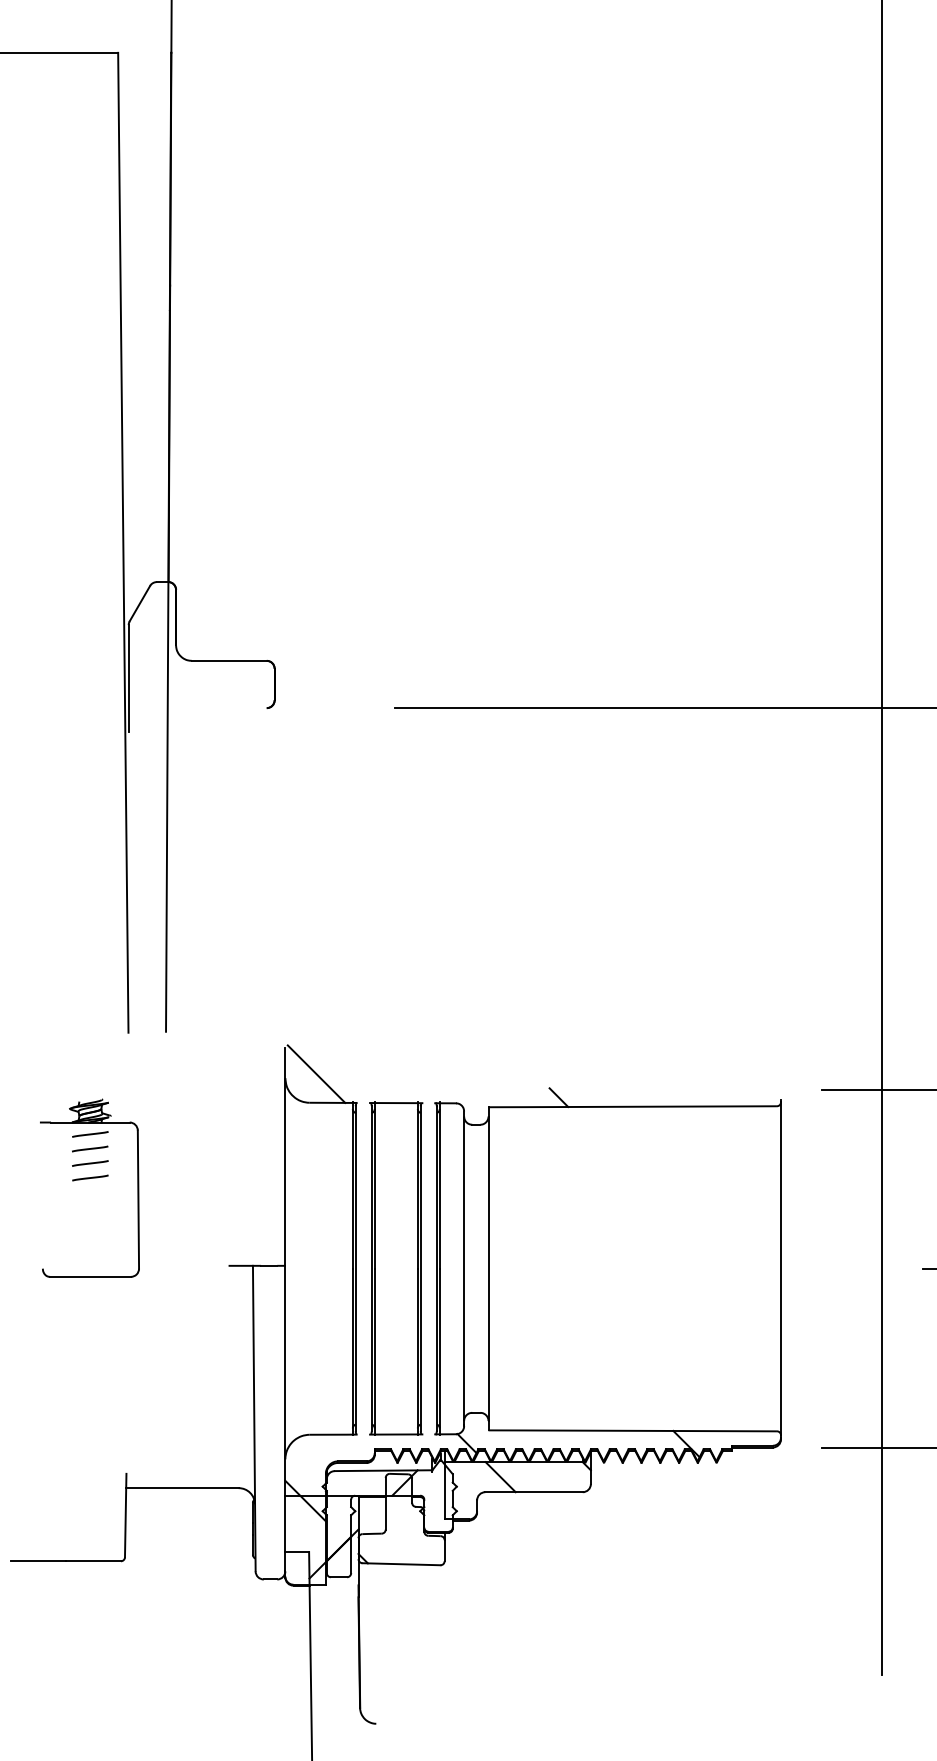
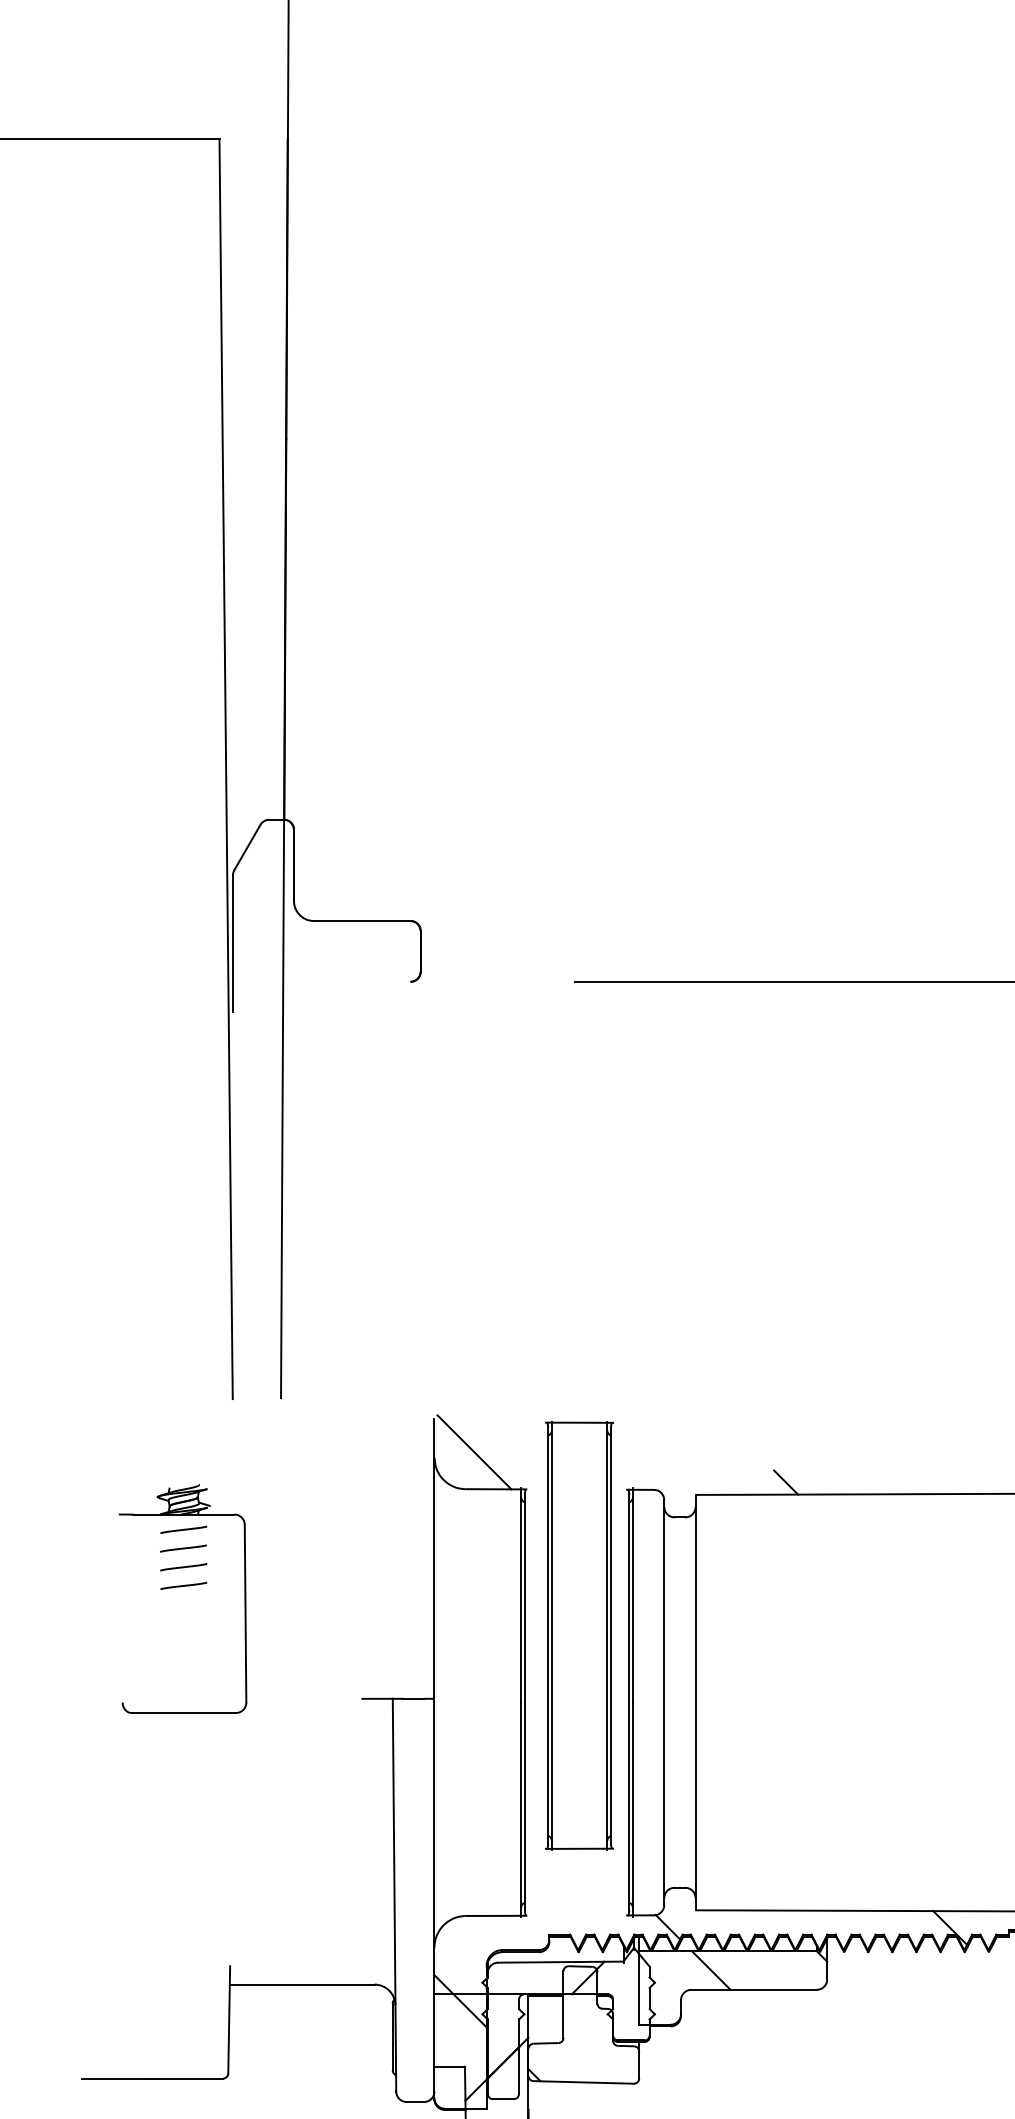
part: (396, 1268) -> (579, 1635), moved

